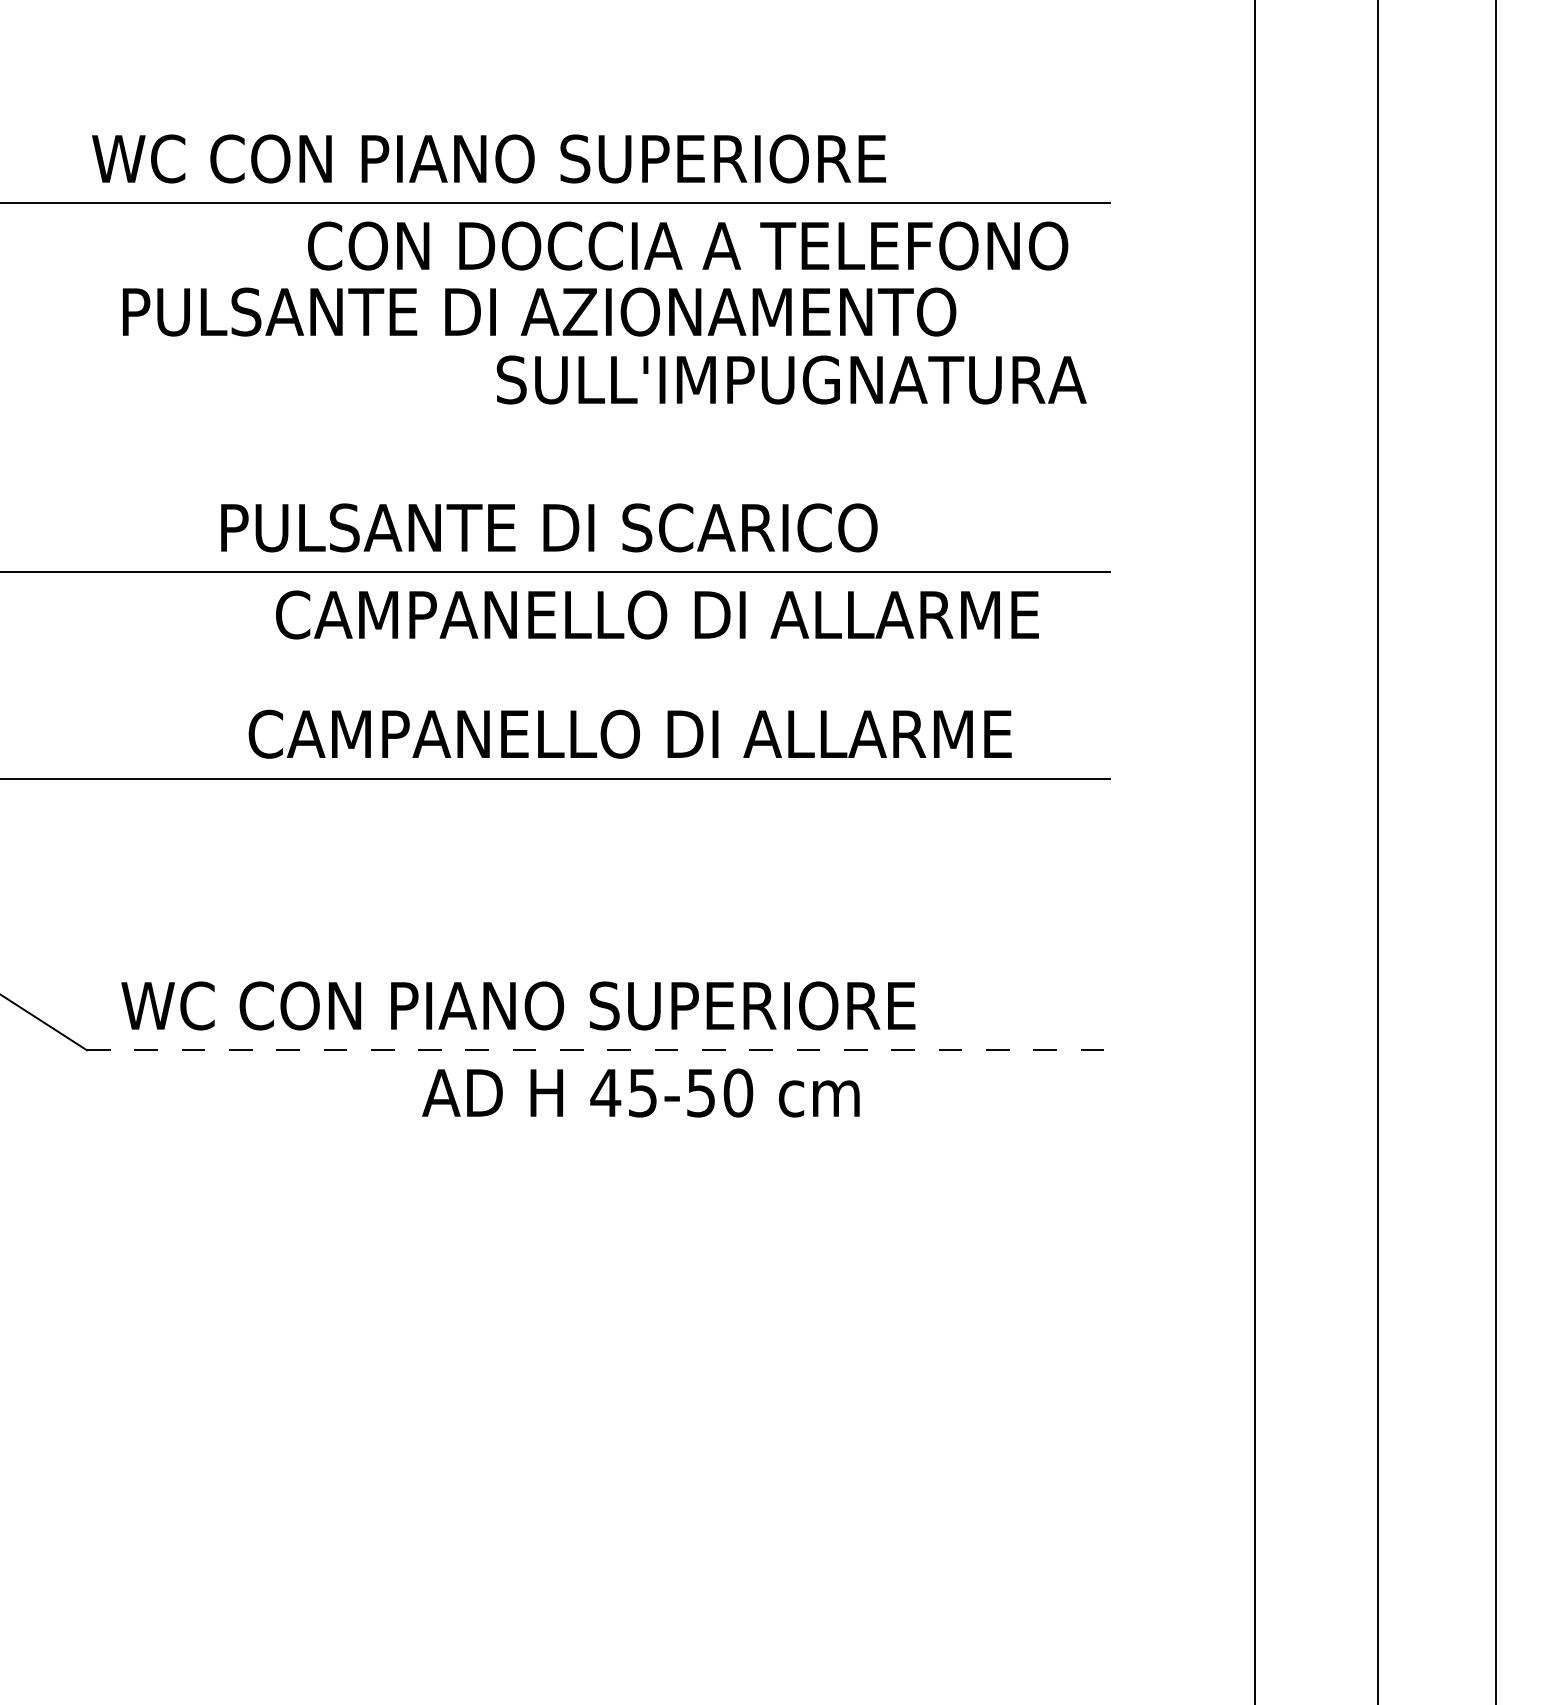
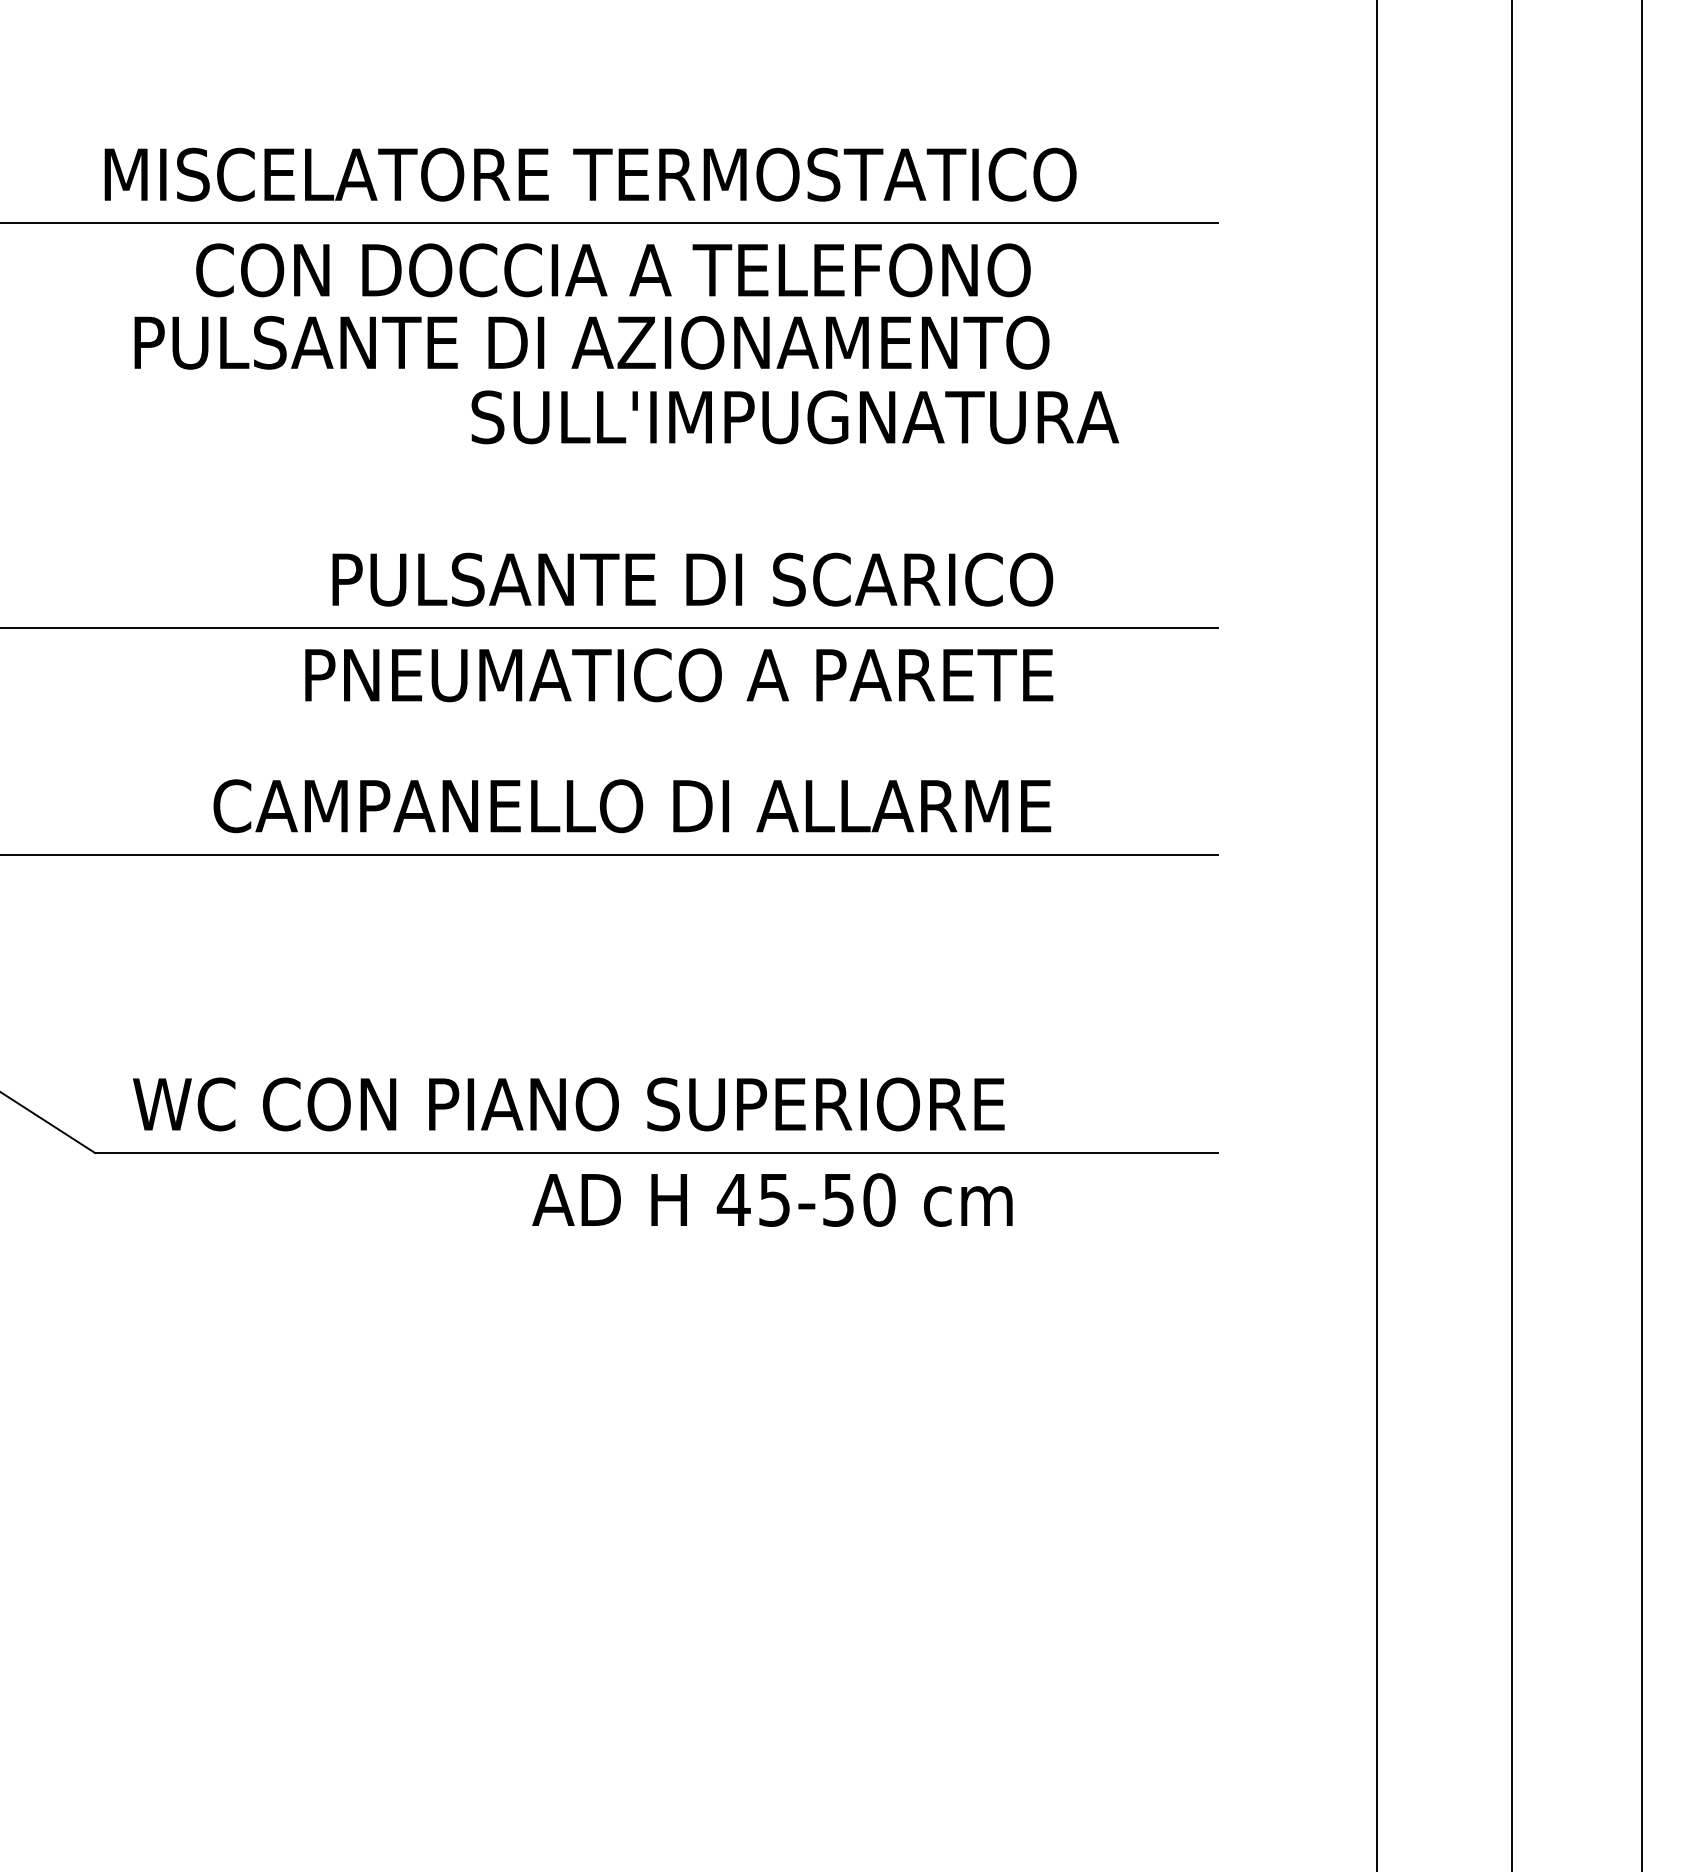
text: (536, 158) -> (588, 174), WC CON PIANO SUPERIORE -> MISCELATORE TERMOSTATICO
text: (688, 245) -> (613, 269), moved
text: (791, 379) -> (795, 416), moved
text: (549, 527) -> (692, 579), moved
text: (657, 614) -> (721, 674), CAMPANELLO DI ALLARME -> PNEUMATICO A PARETE
text: (629, 733) -> (631, 805), moved
line: (598, 1050) -> (656, 1153), dashed -> solid
text: (640, 1092) -> (772, 1199), moved

